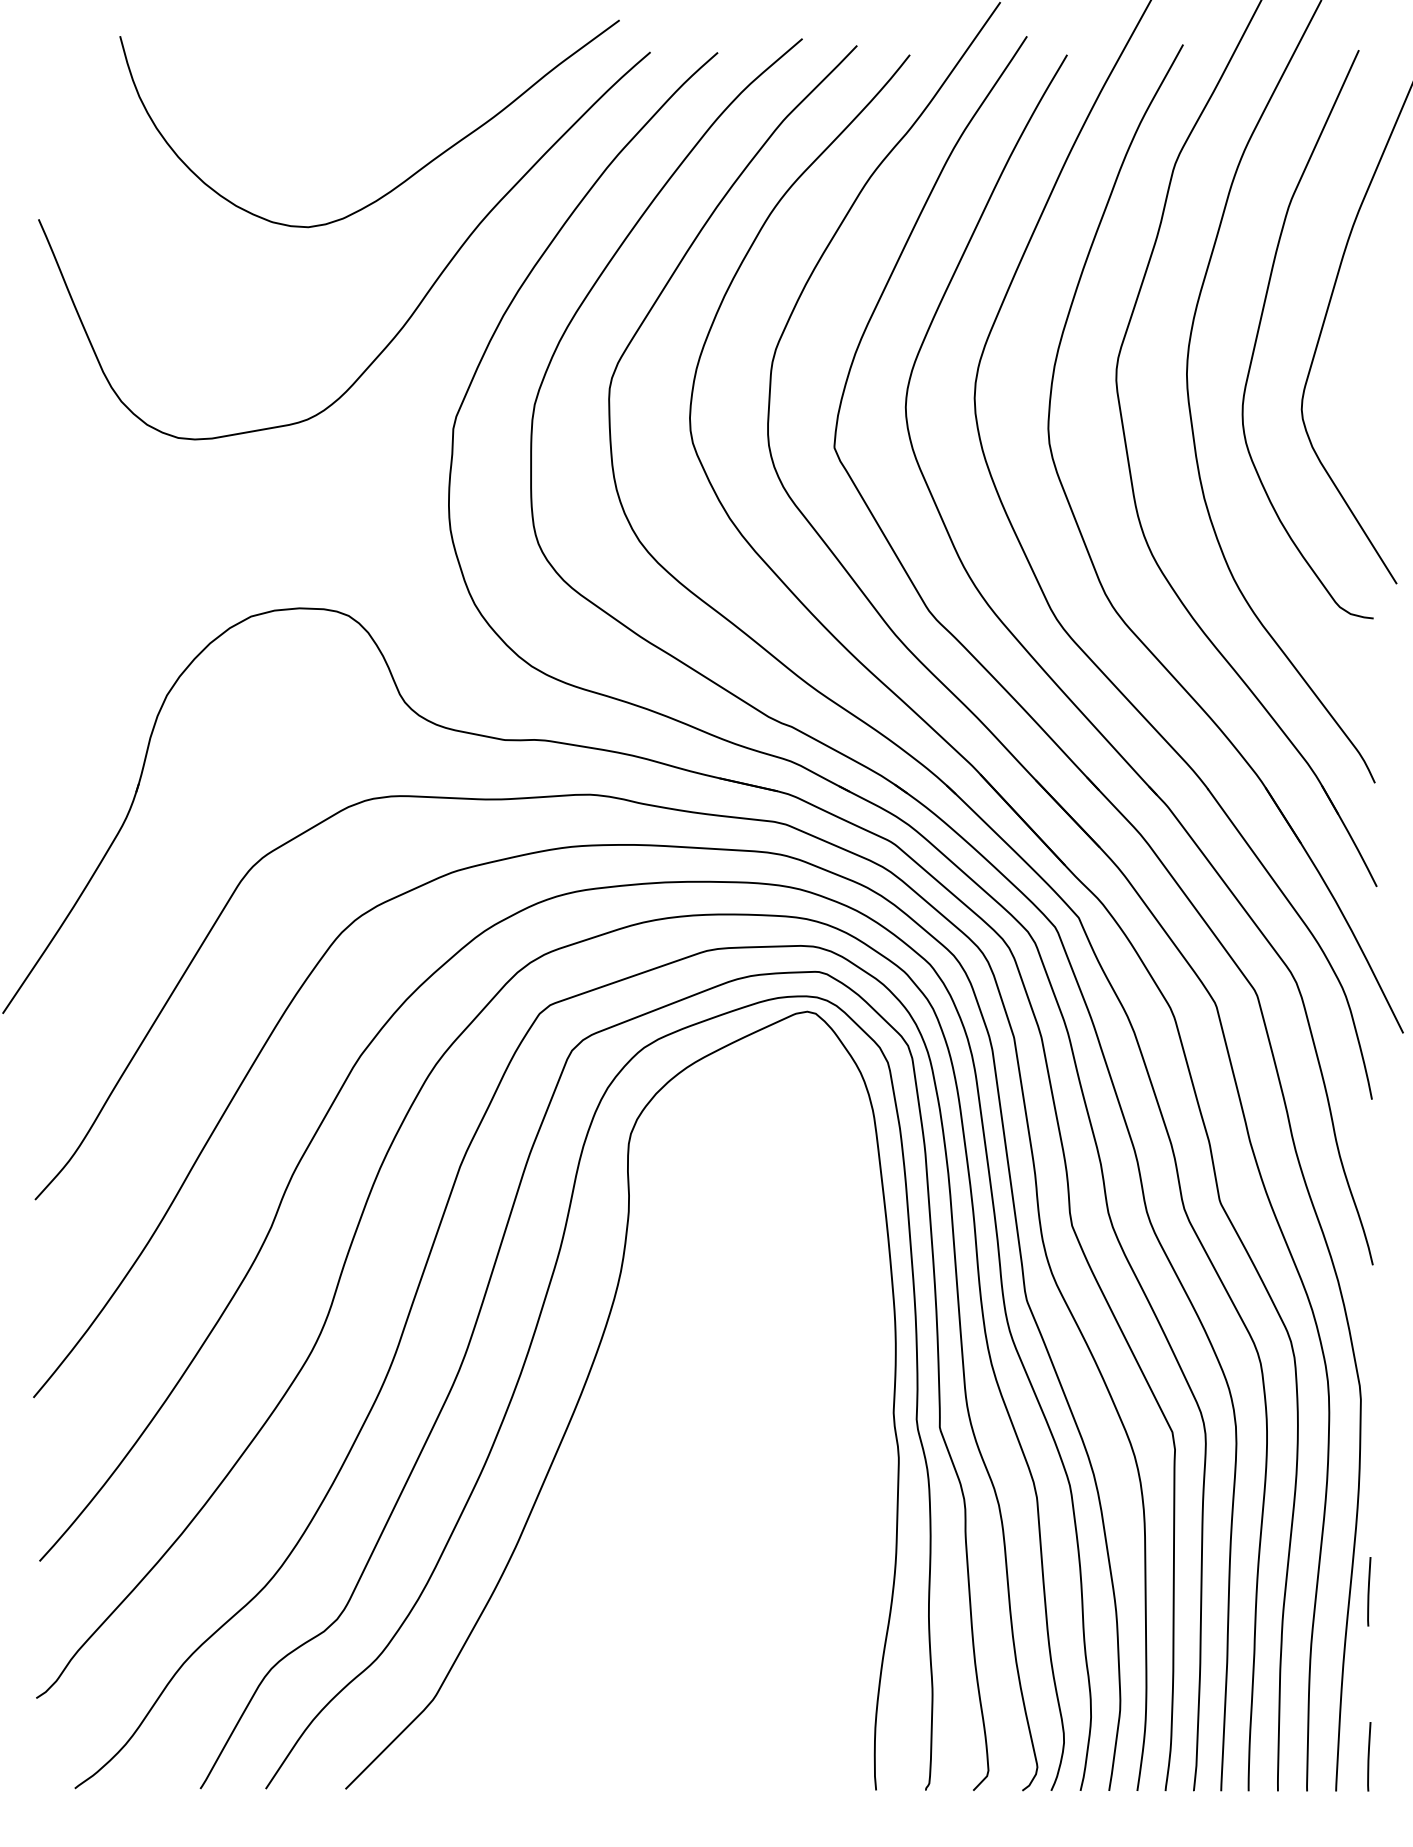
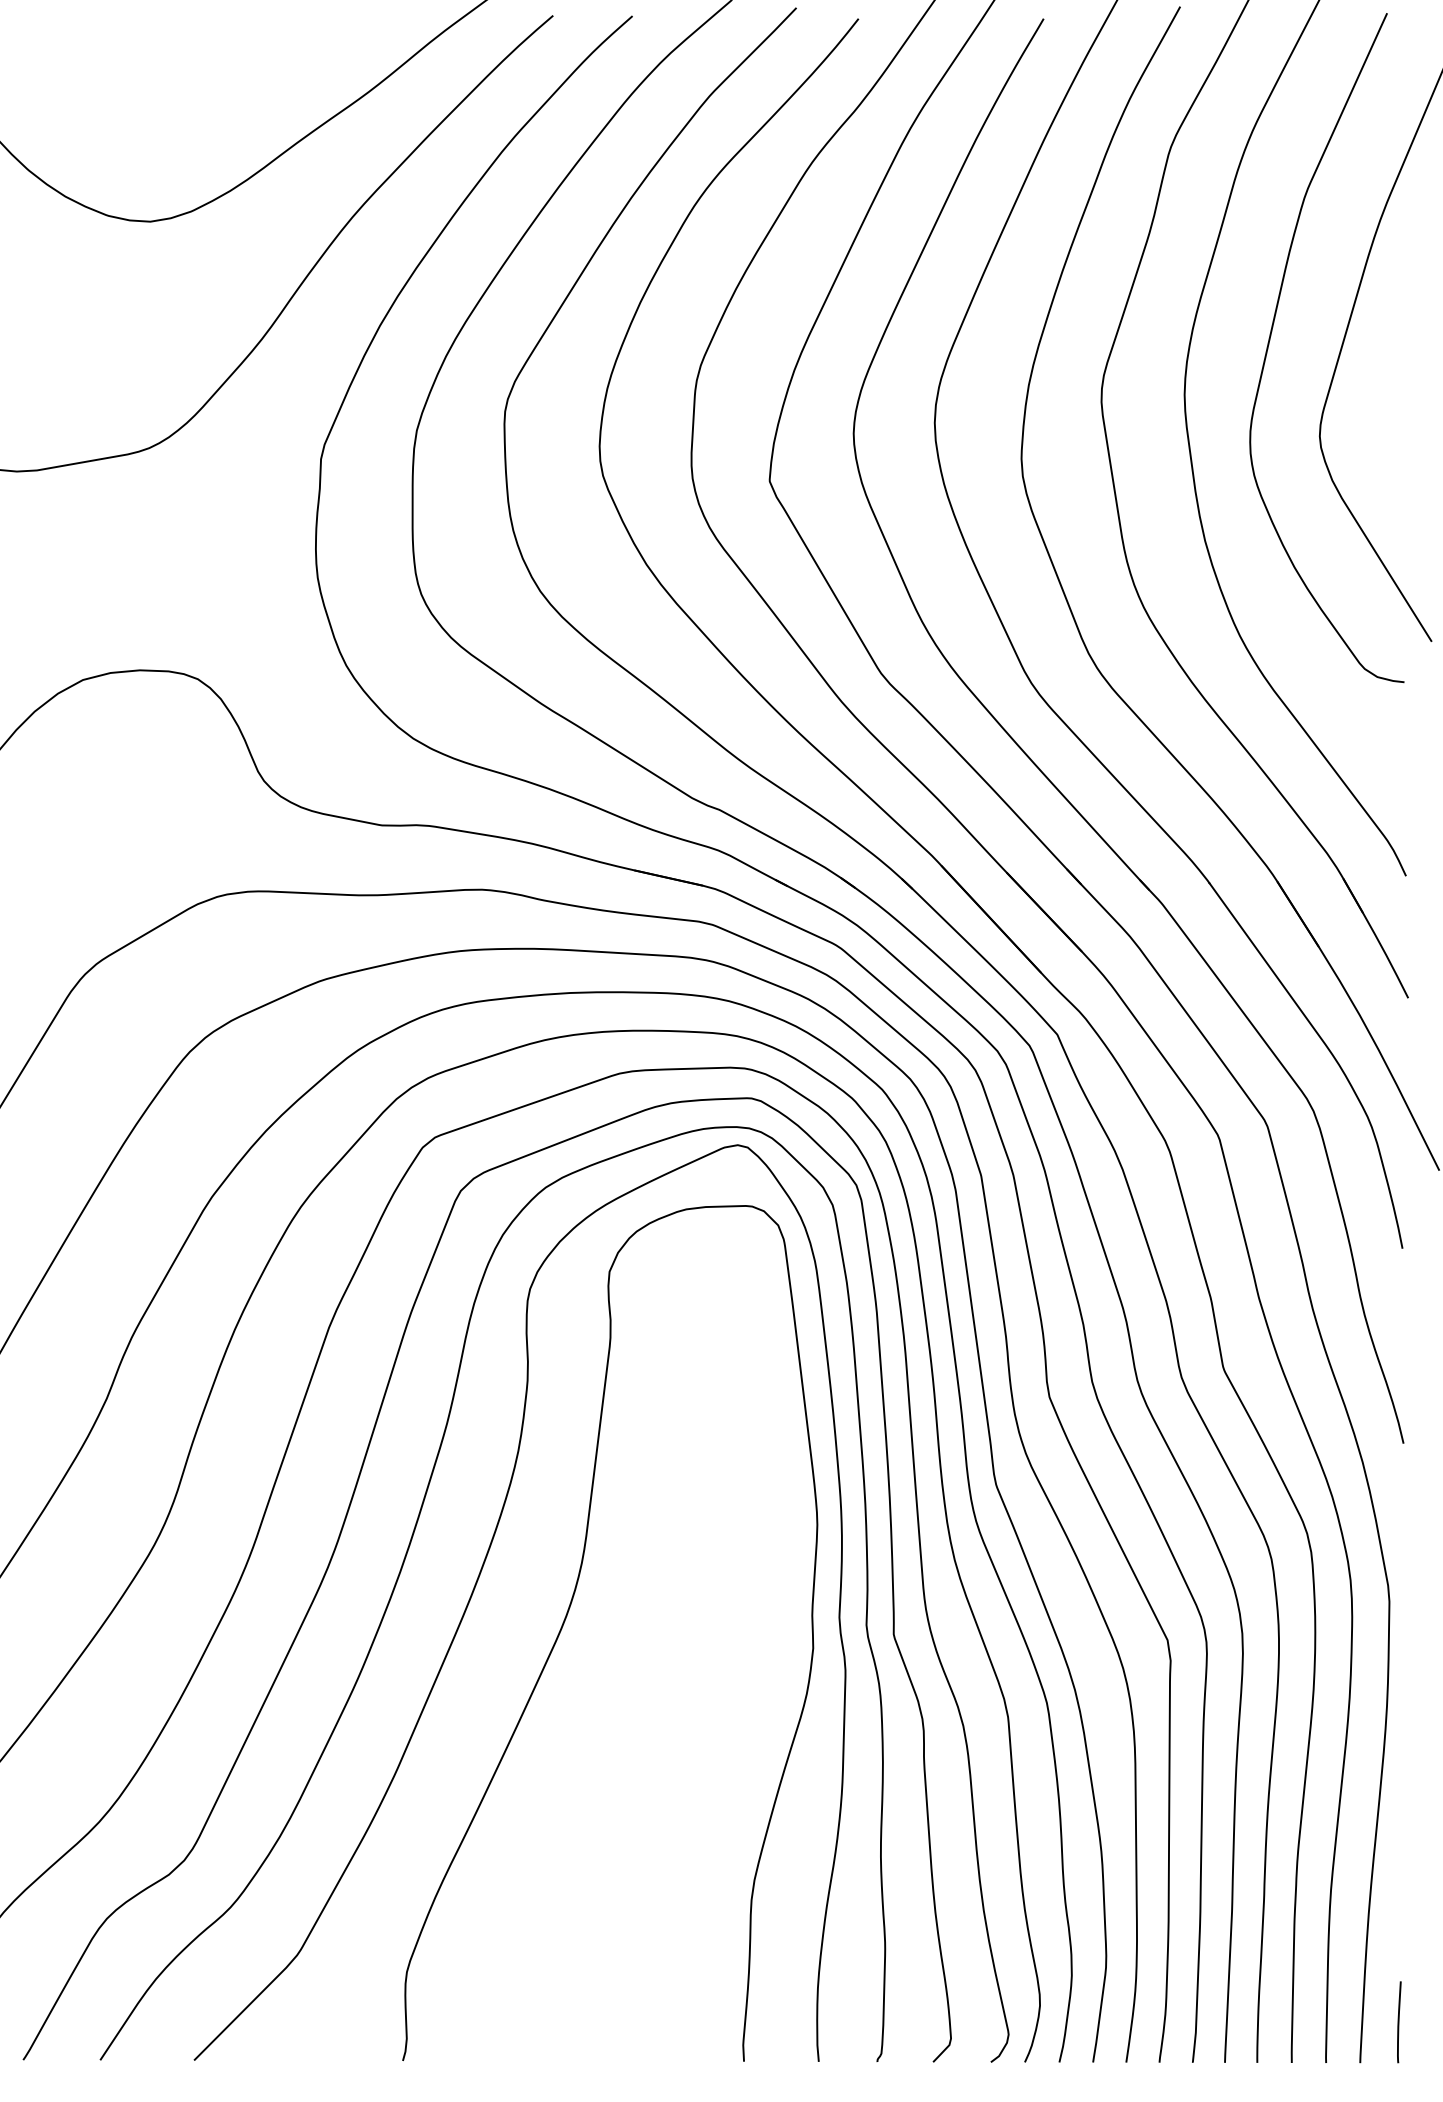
curve: (663, 1410) -> (568, 1614), added
line: (1369, 1591) -> (1399, 1827), removed

